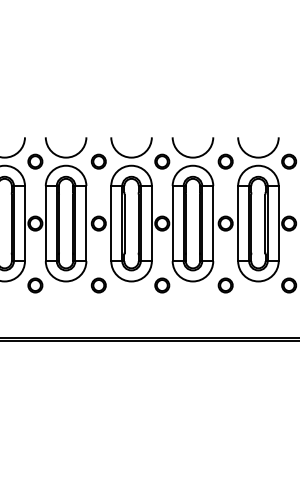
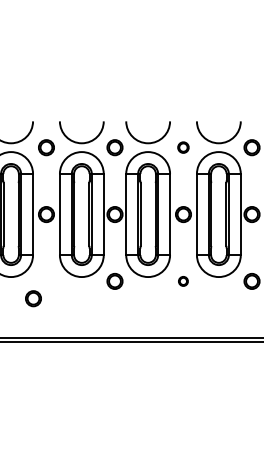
part: (225, 161) -> (183, 147), size x0.7
part: (98, 285) -> (33, 298), moved
circle: (225, 285) -> (183, 281), size x0.6

